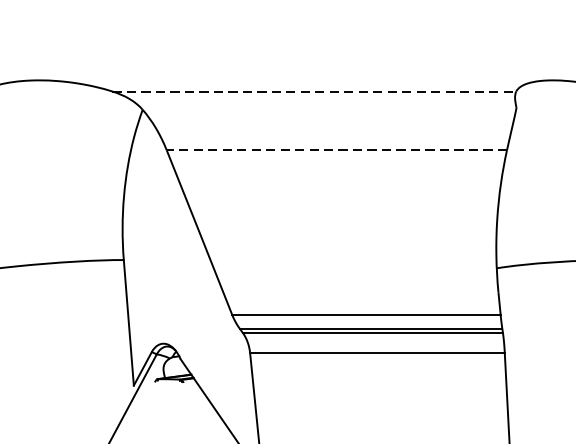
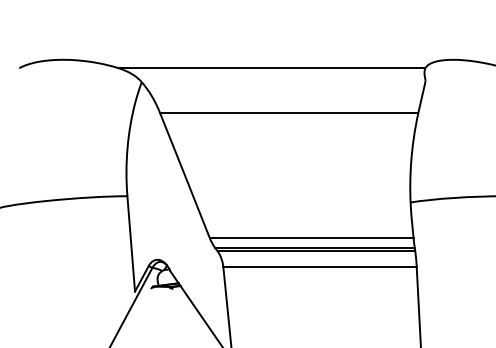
line: (314, 91) -> (272, 68), dashed -> solid
line: (335, 149) -> (288, 112), dashed -> solid

